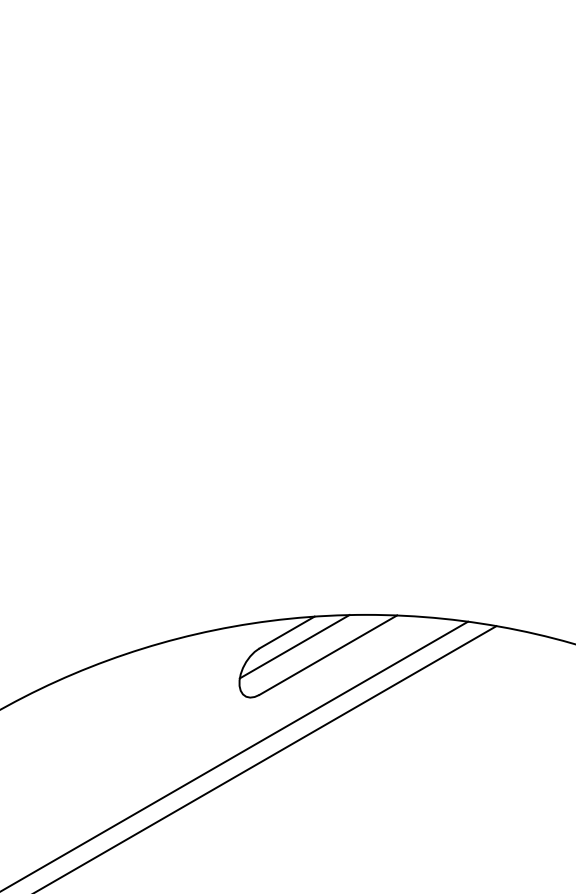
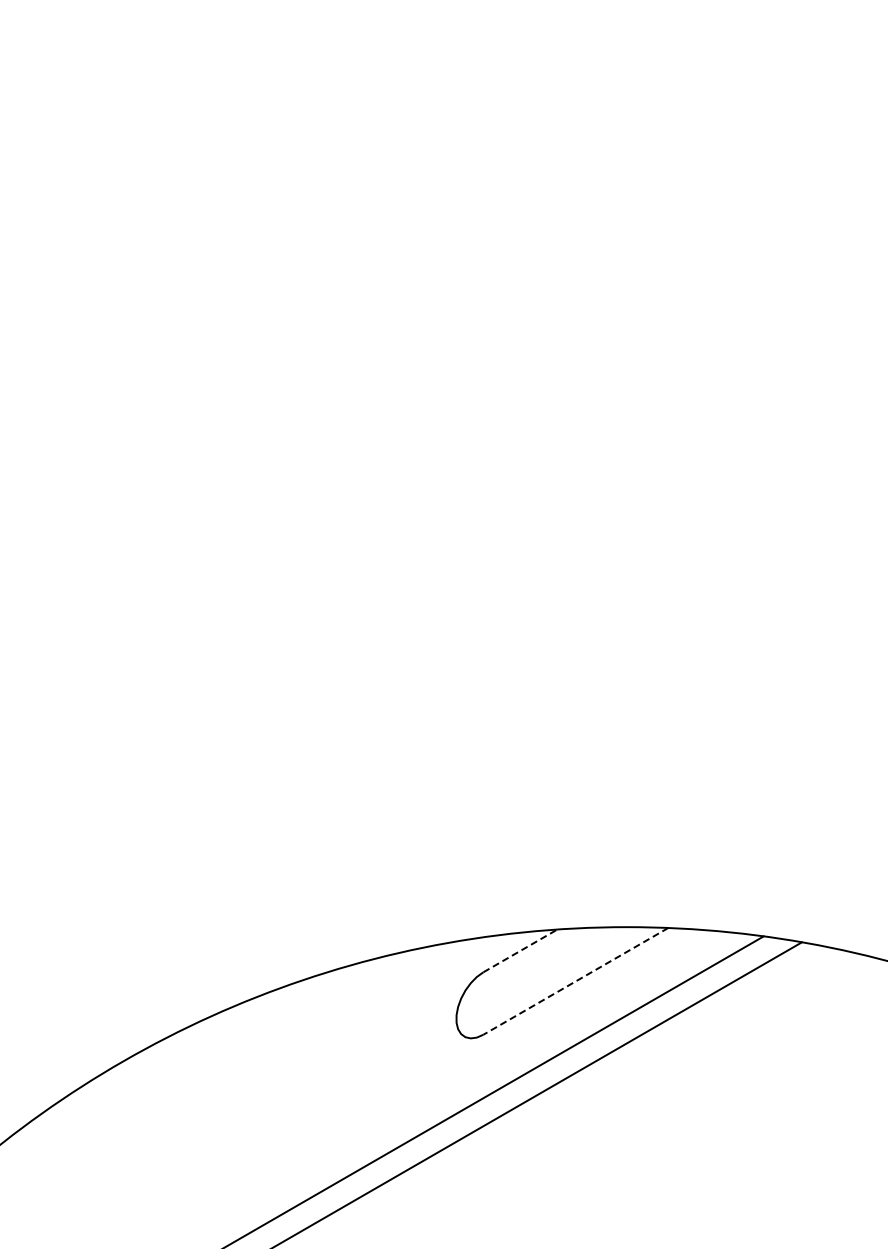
line: (287, 632) -> (520, 950), solid -> dashed
line: (294, 646) -> (530, 969), removed
line: (328, 655) -> (575, 981), solid -> dashed

